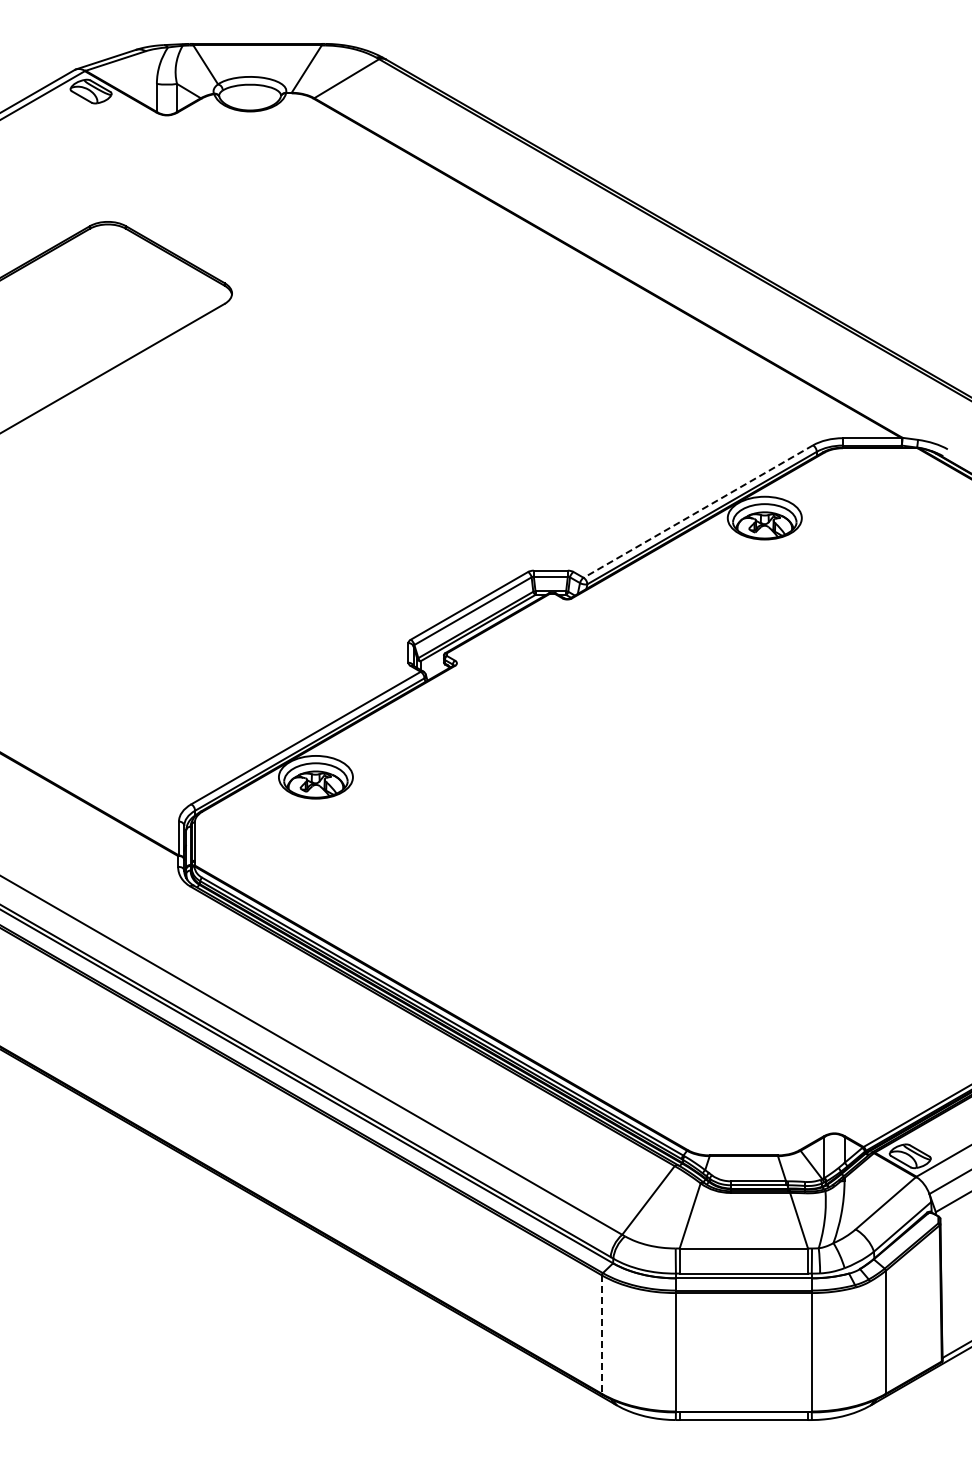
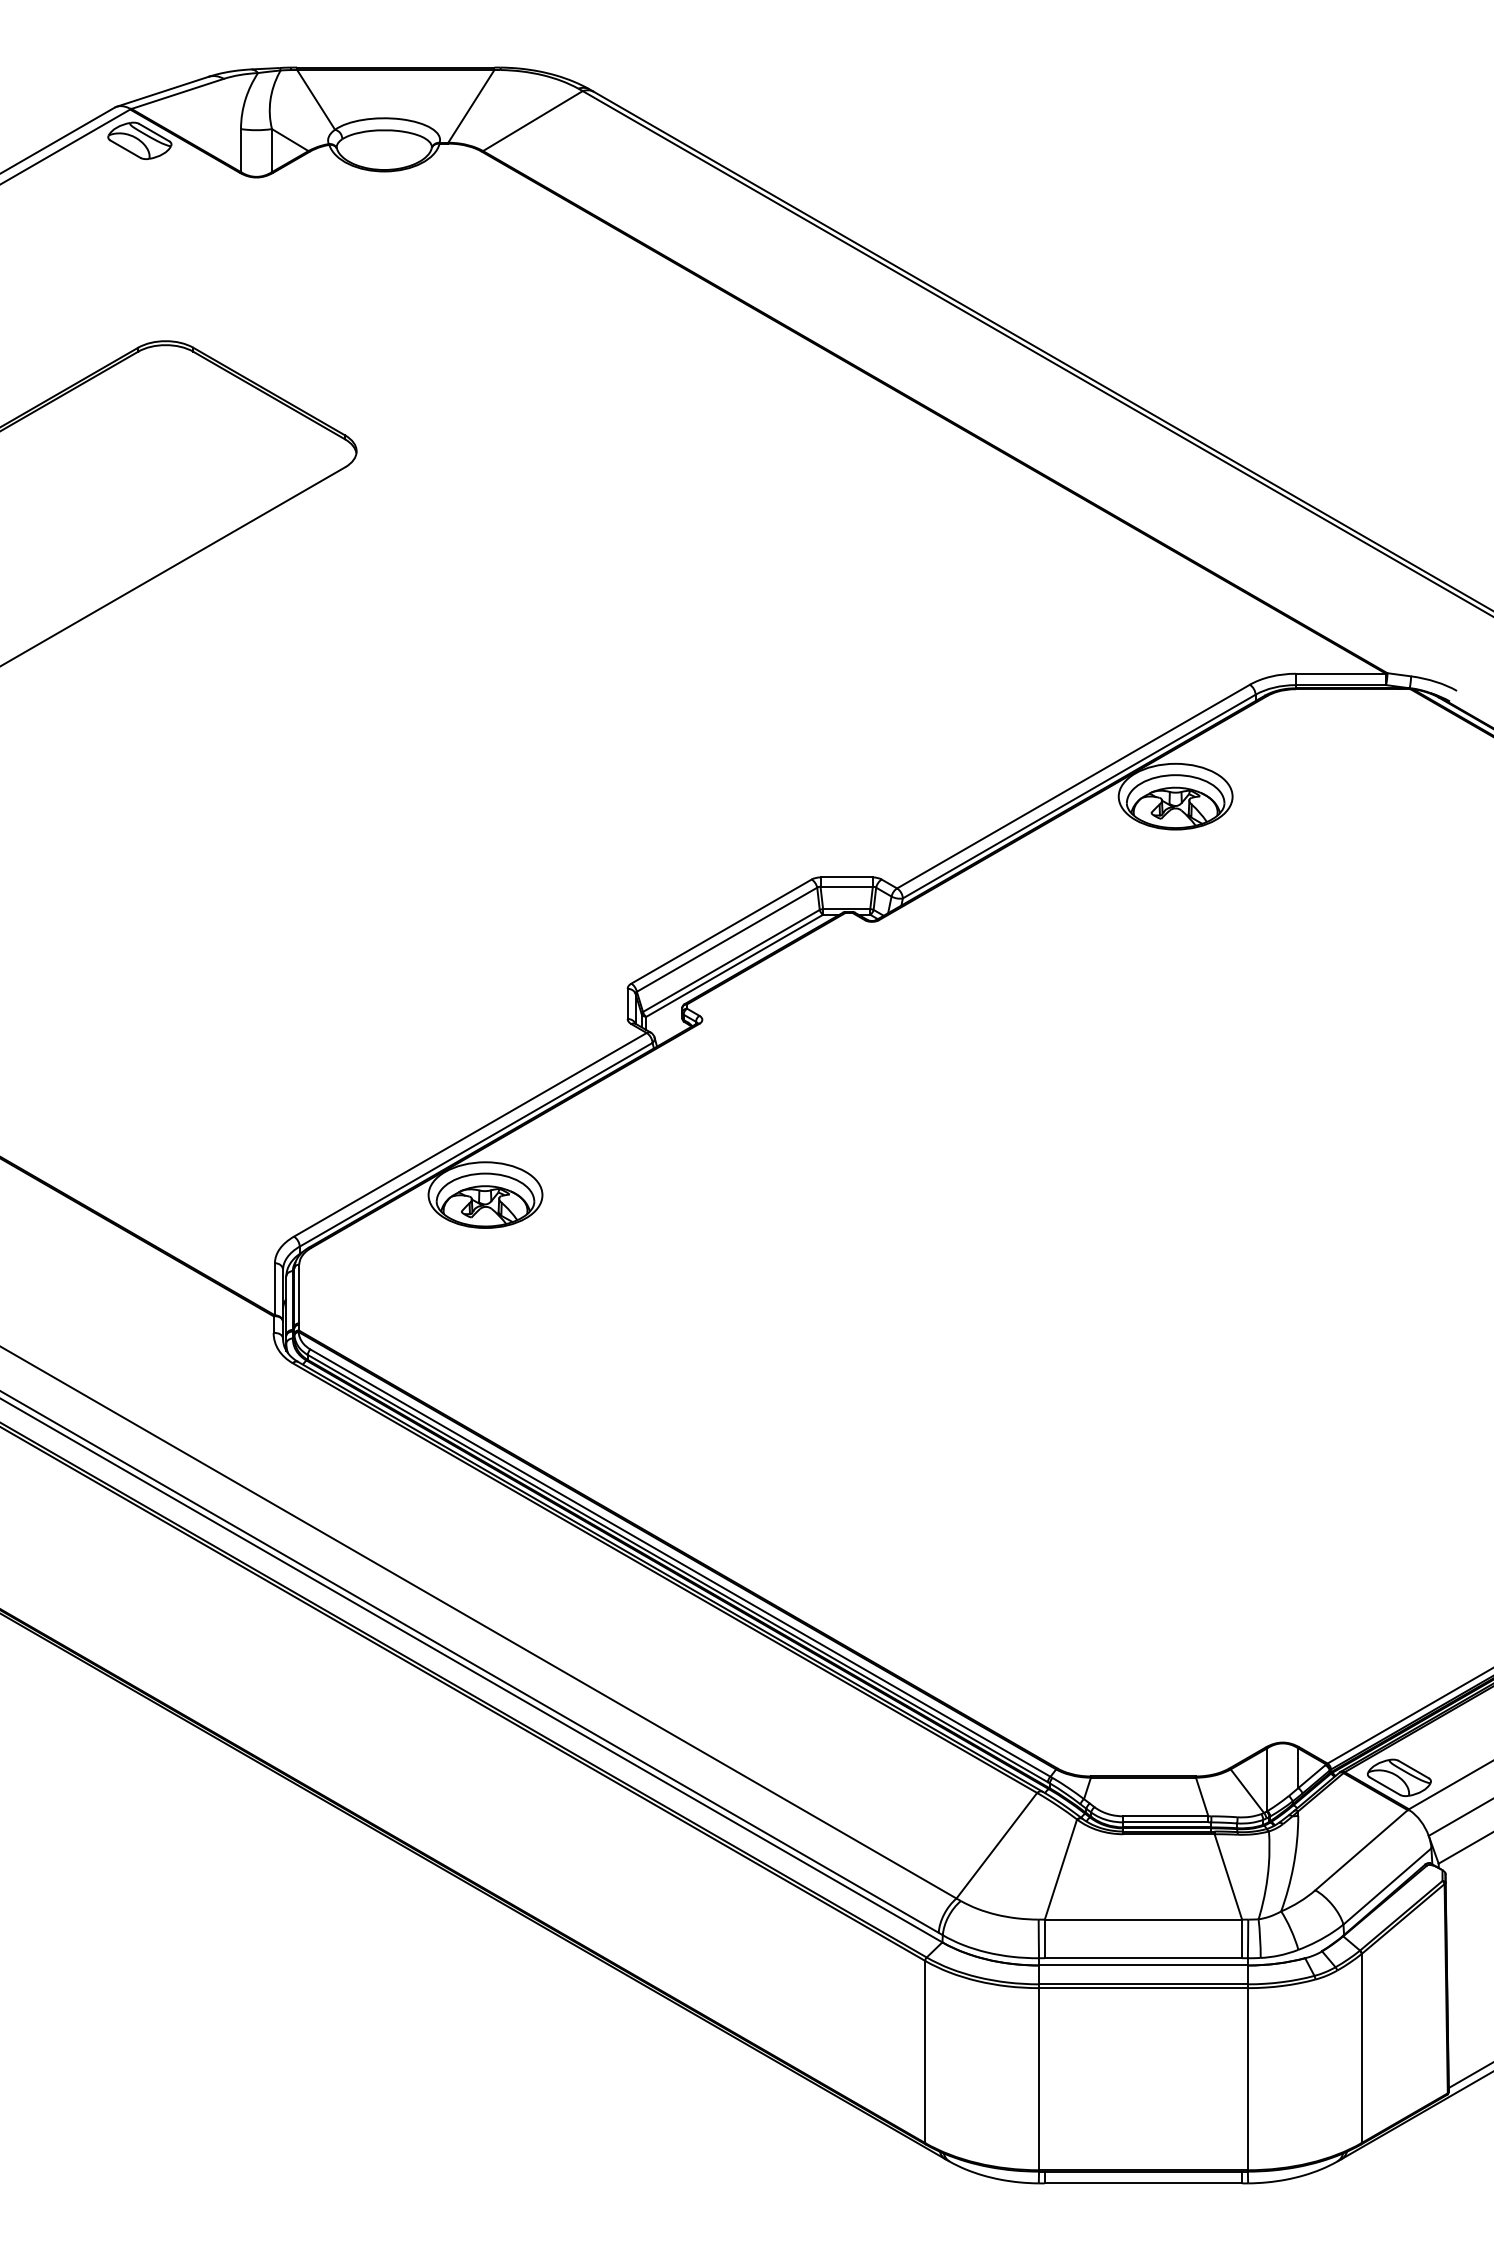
line: (697, 511) -> (1072, 786), dashed -> solid
line: (601, 1335) -> (924, 2053), dashed -> solid

